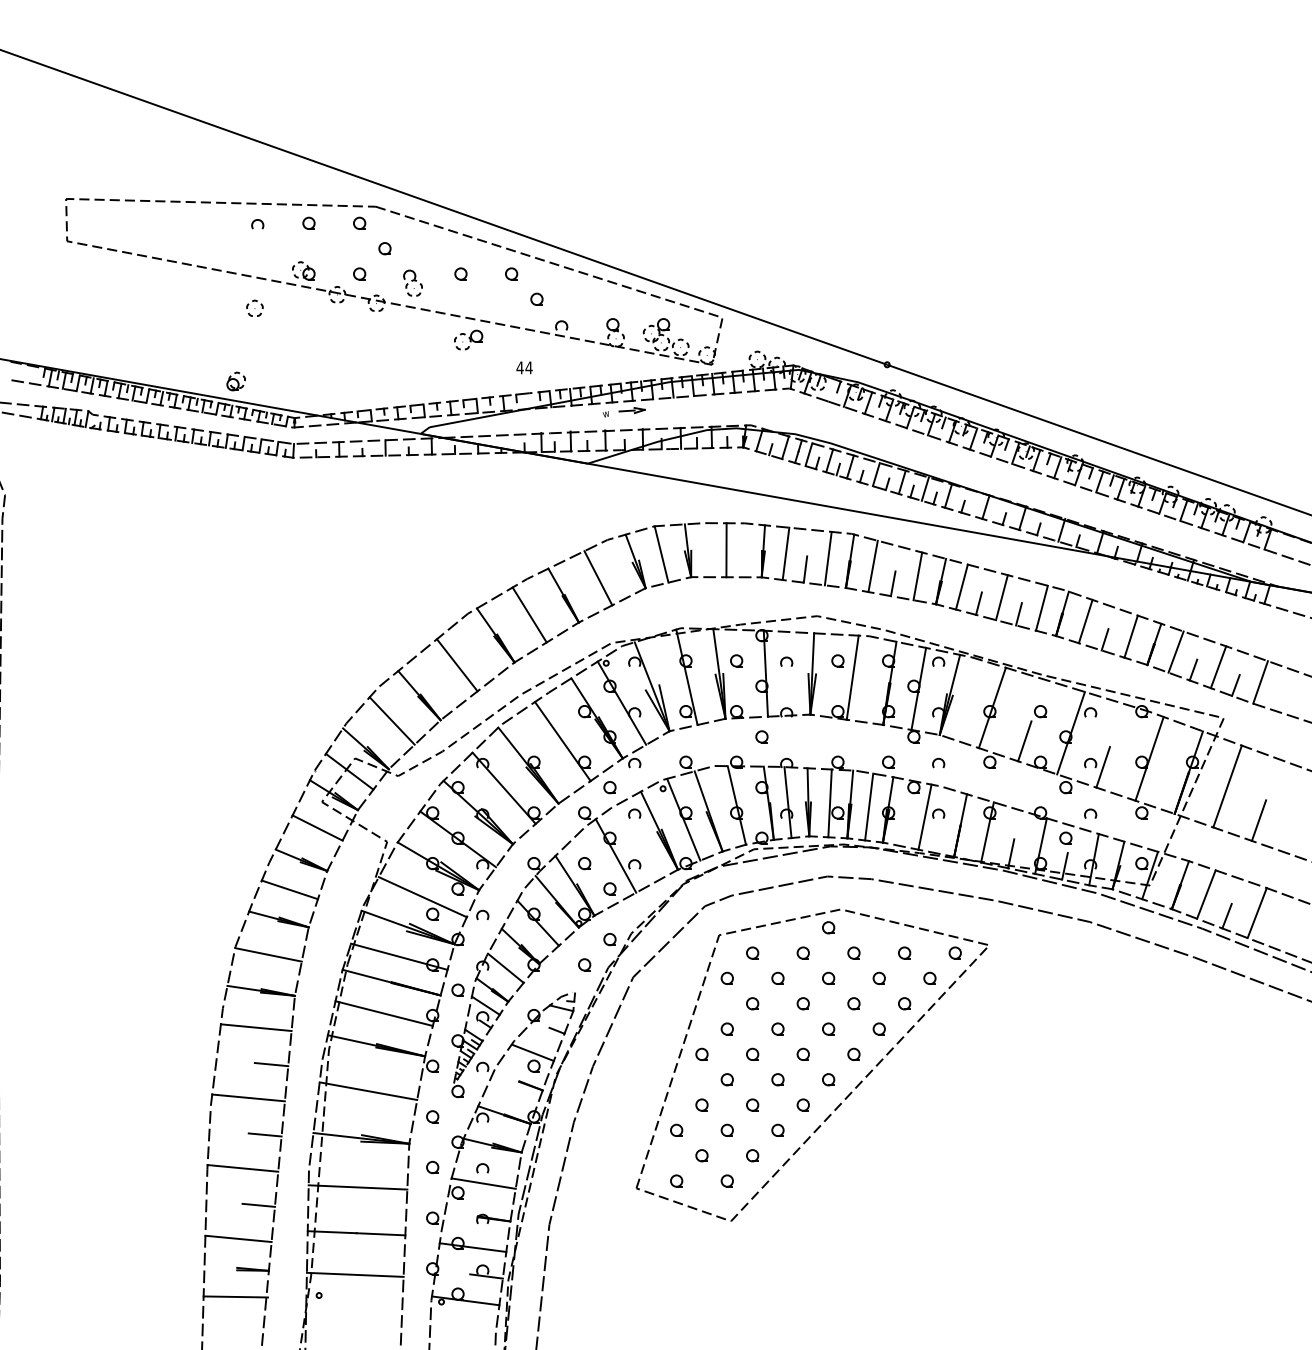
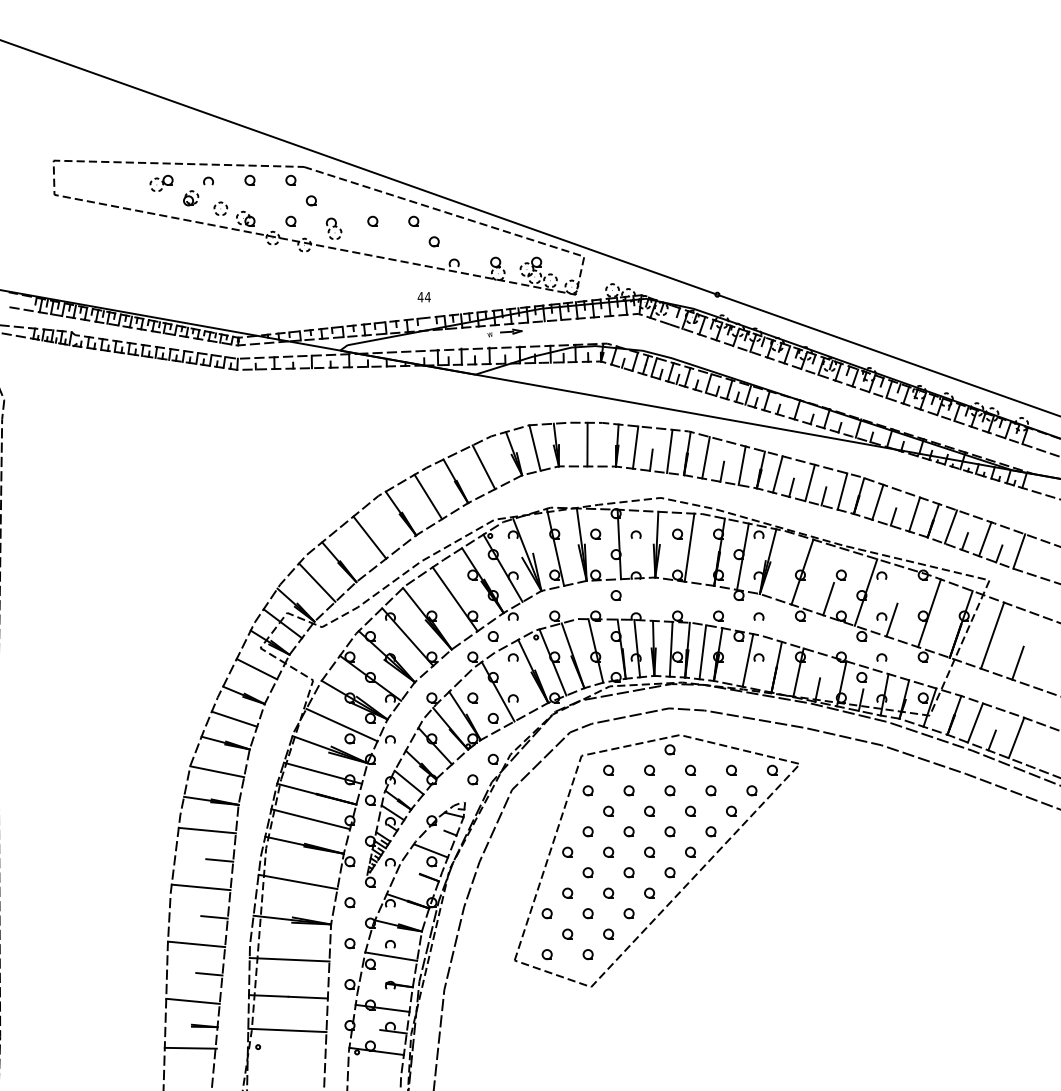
part: (254, 307) -> (220, 207), moved
part: (468, 339) -> (161, 182), moved
part: (235, 381) -> (190, 198), moved

